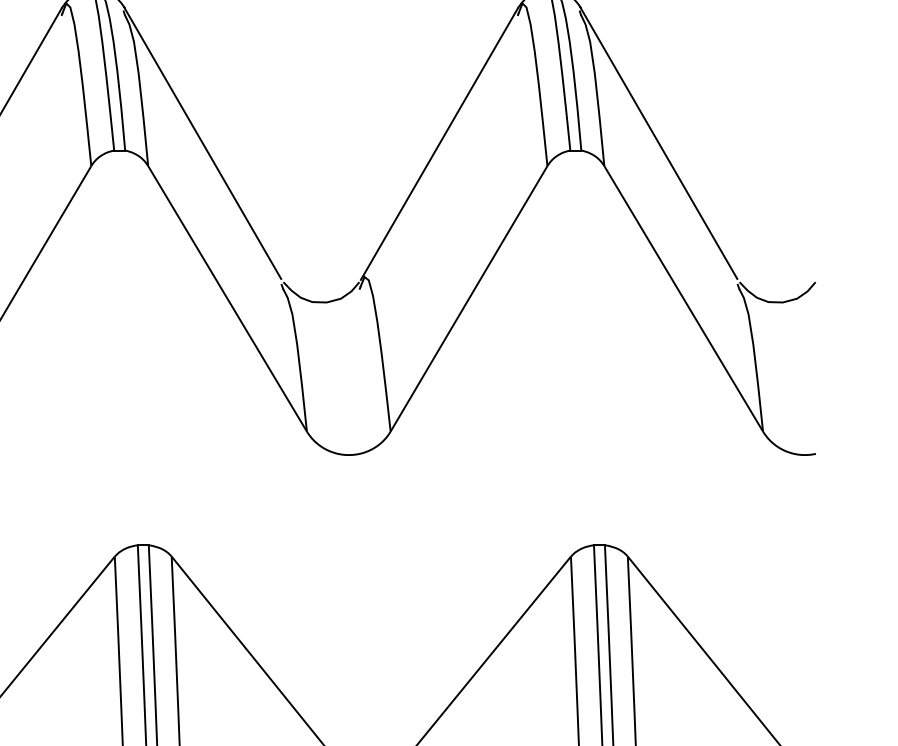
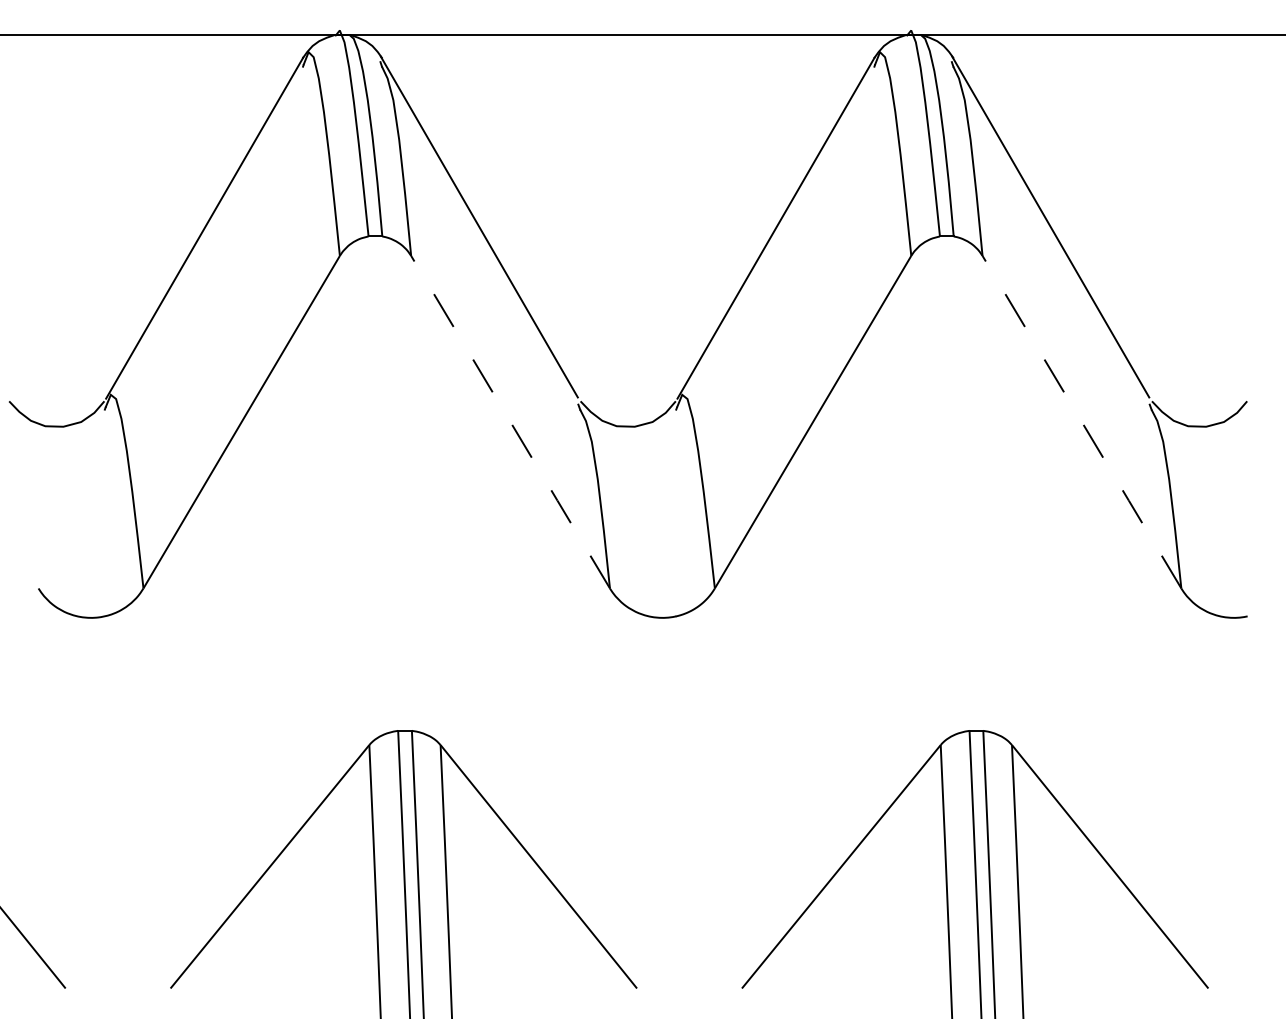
line: (227, 299) -> (510, 422), solid -> dashed
line: (683, 299) -> (1081, 422), solid -> dashed

